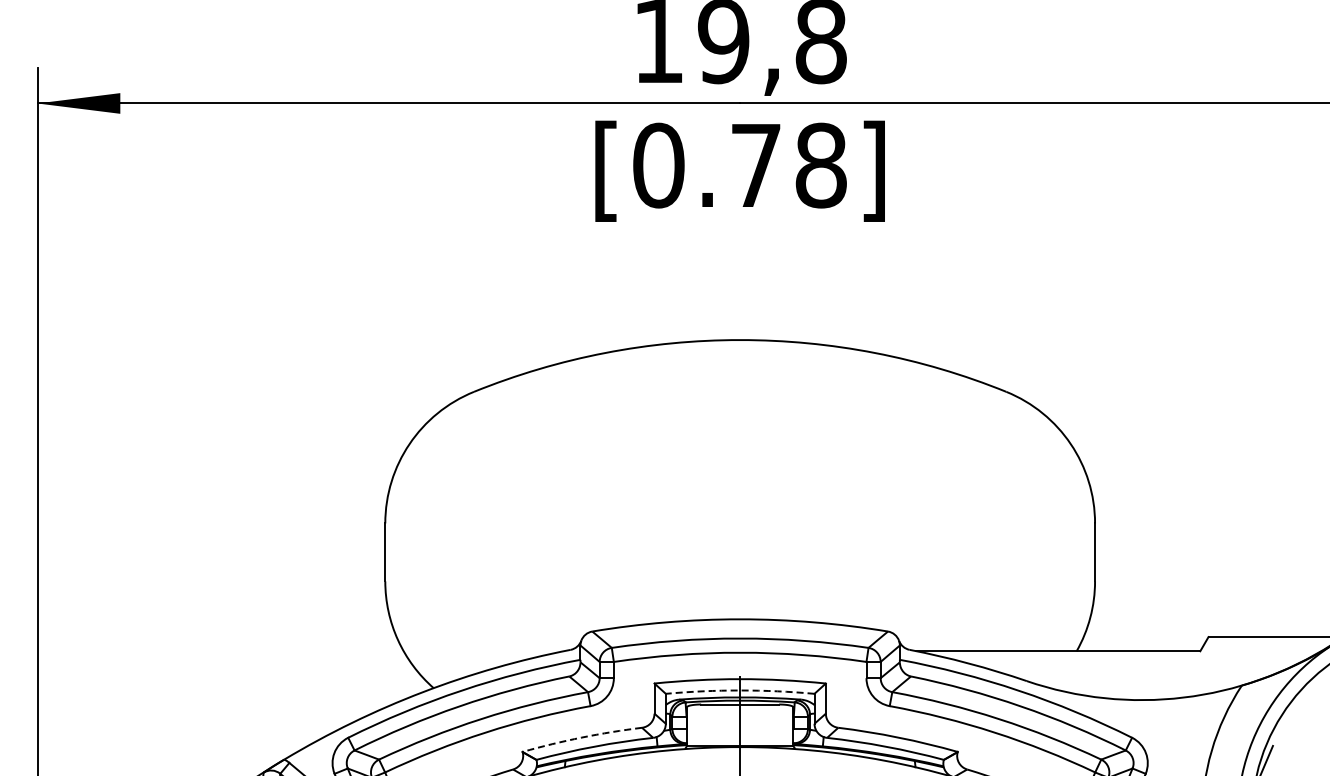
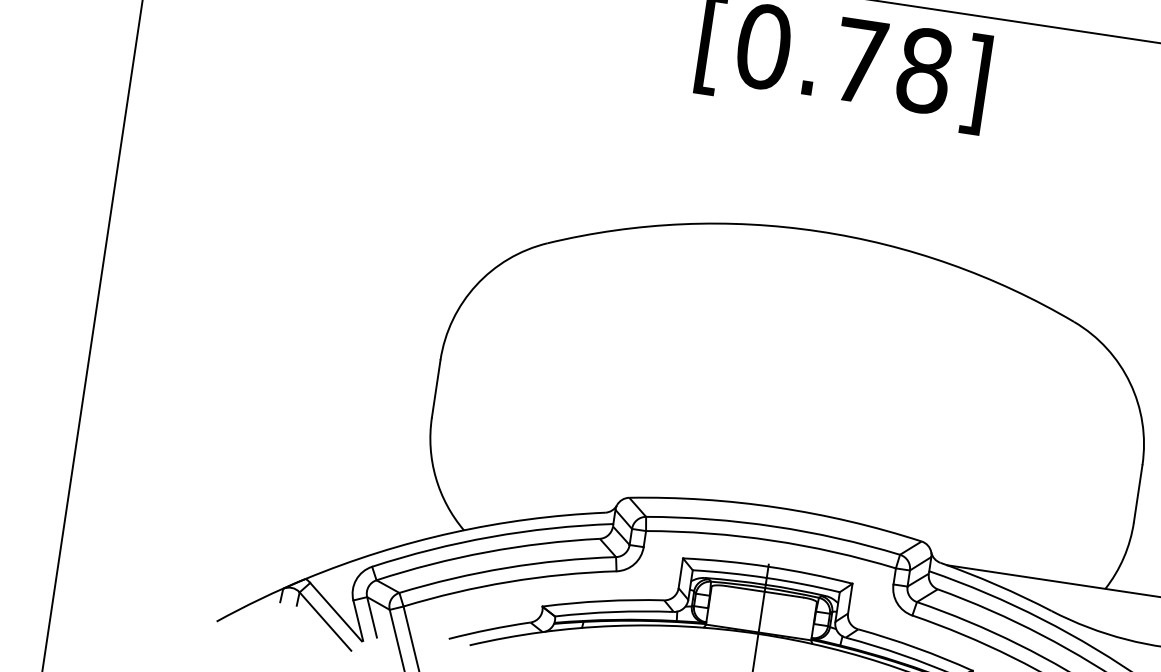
arc: (740, 690) -> (767, 578), dashed -> solid
arc: (581, 737) -> (602, 600), dashed -> solid

